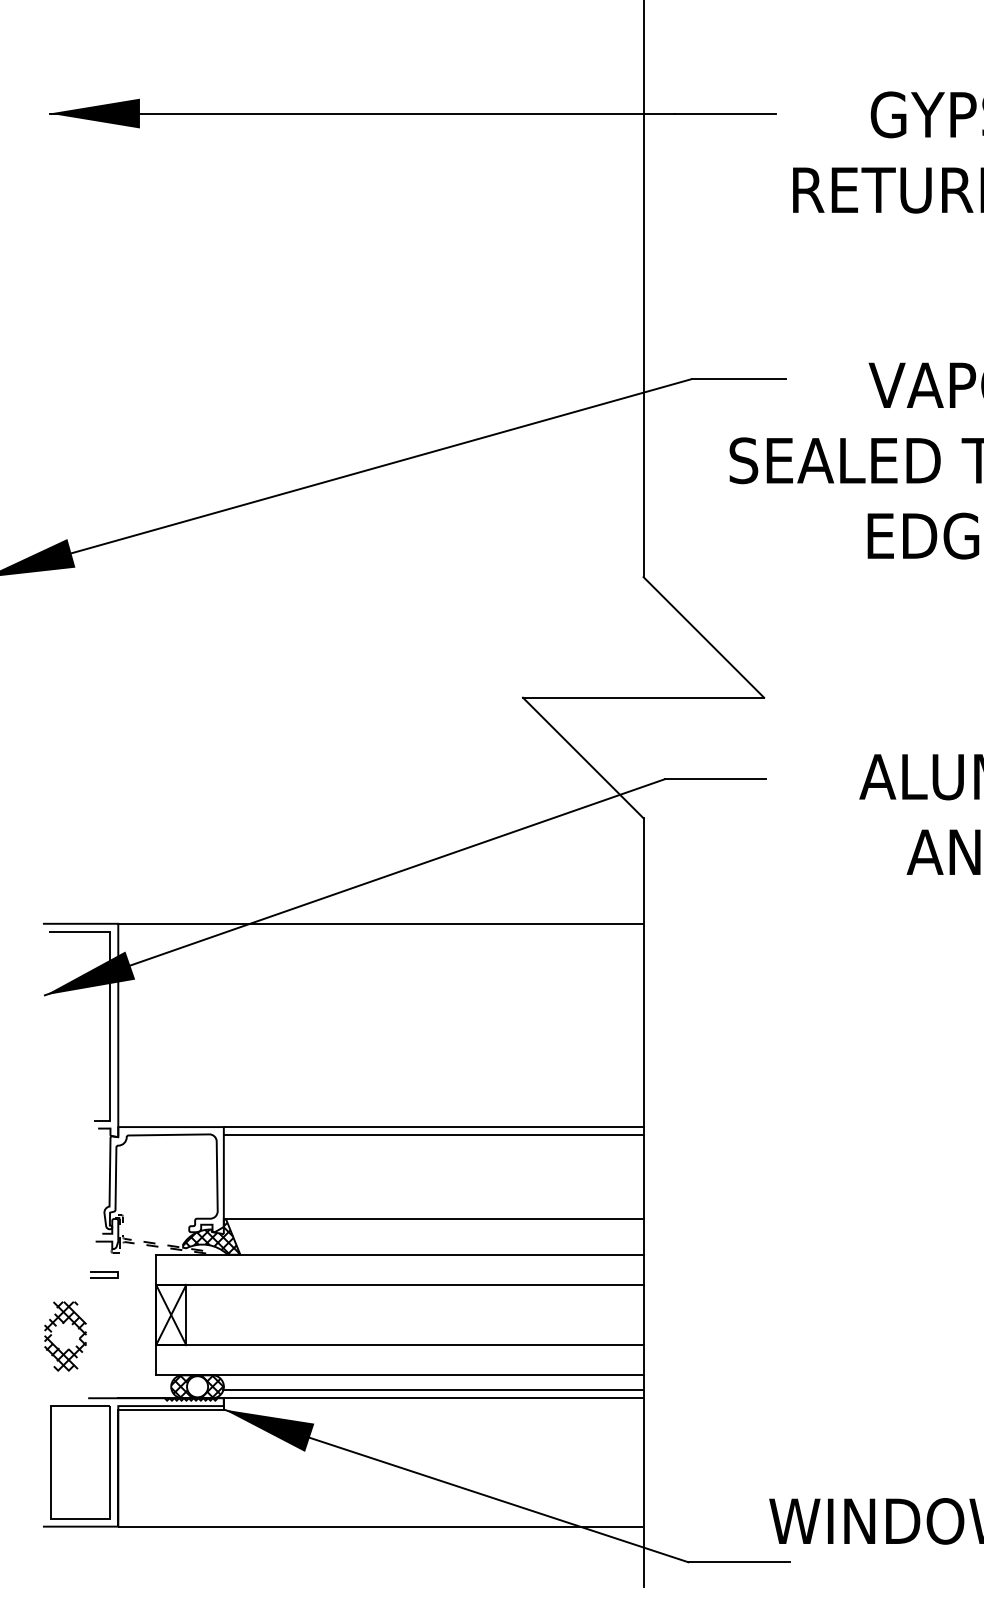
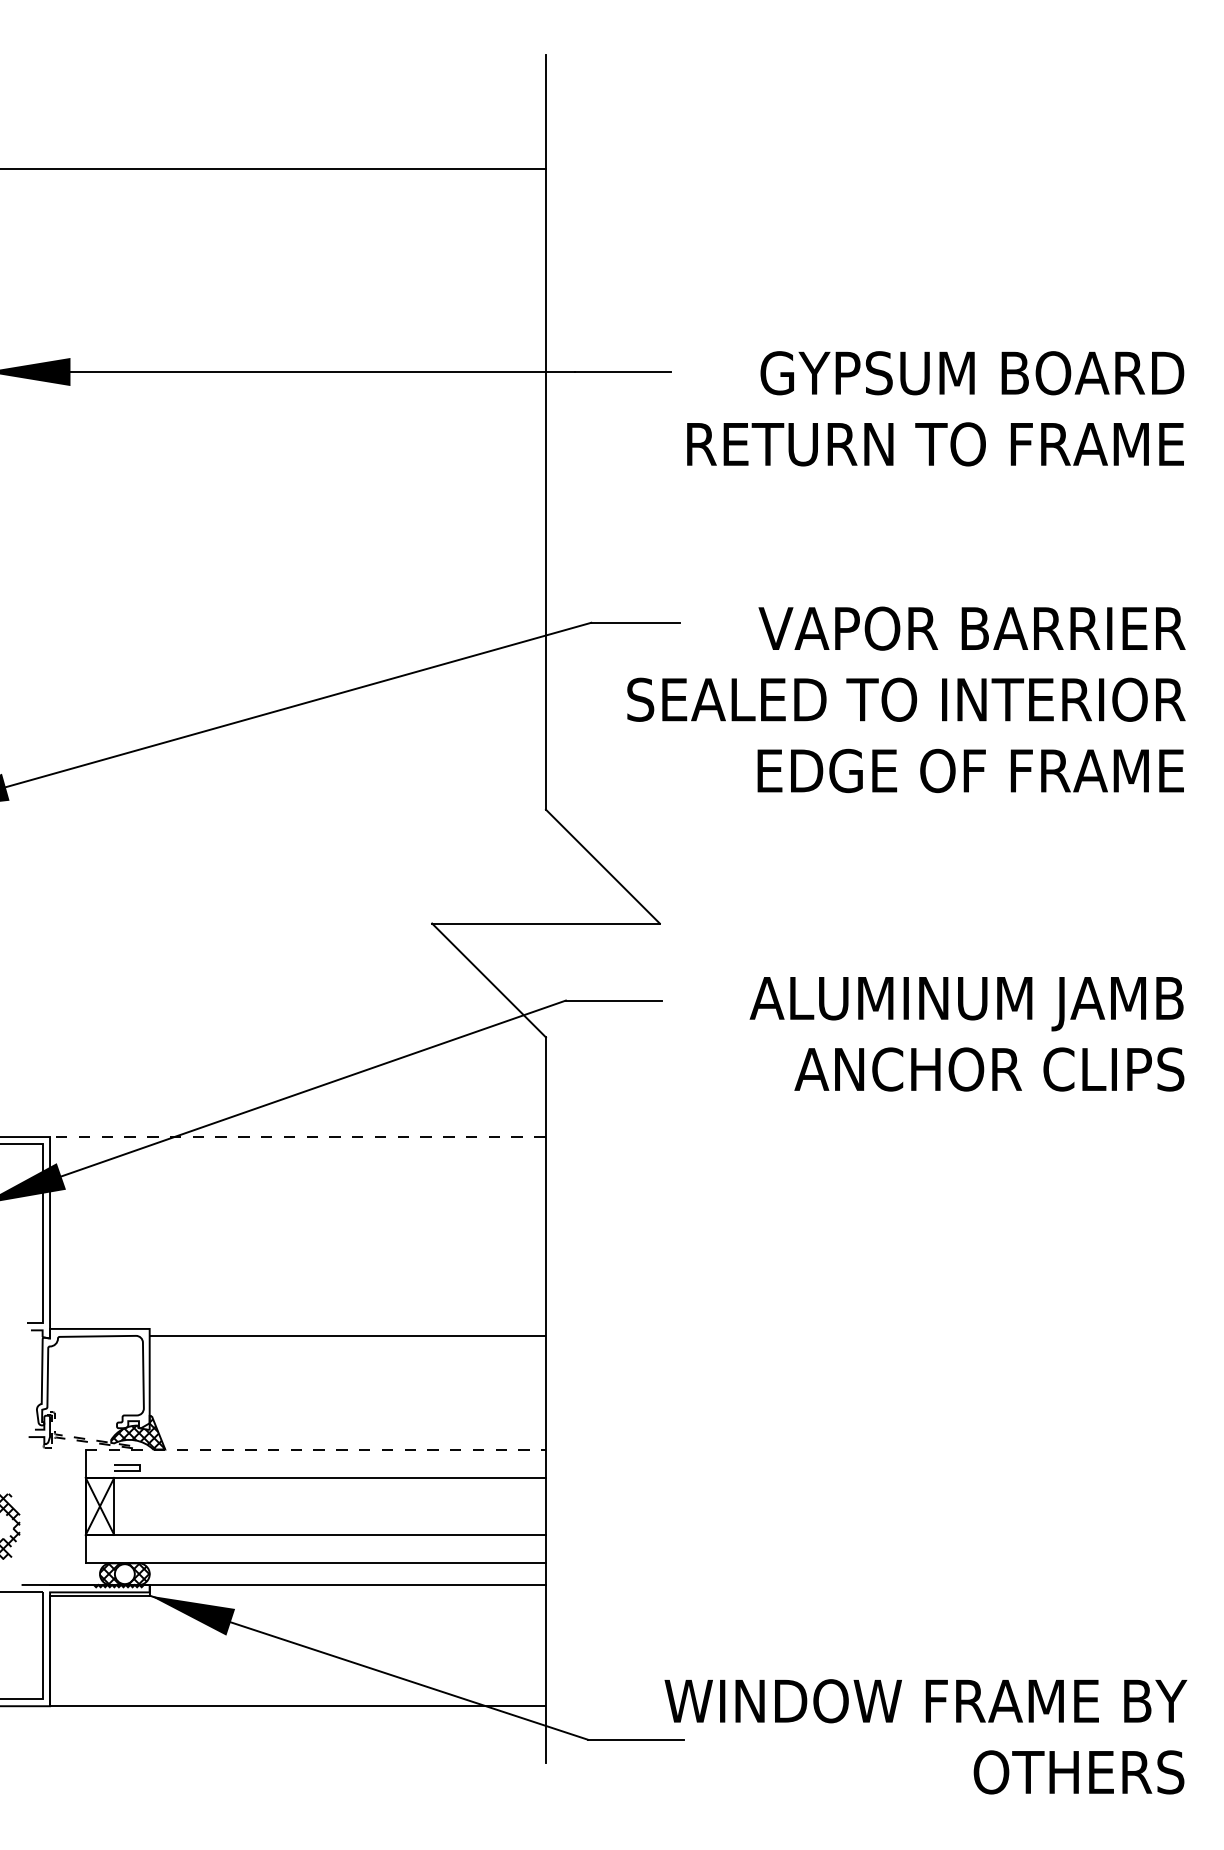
line: (380, 924) -> (297, 1137), solid -> dashed
line: (433, 1126) -> (347, 1328), removed
line: (433, 1218) -> (347, 1415), removed
line: (400, 1254) -> (316, 1449), solid -> dashed
line: (105, 1271) -> (127, 1465), moved
line: (433, 1390) -> (347, 1577), removed

